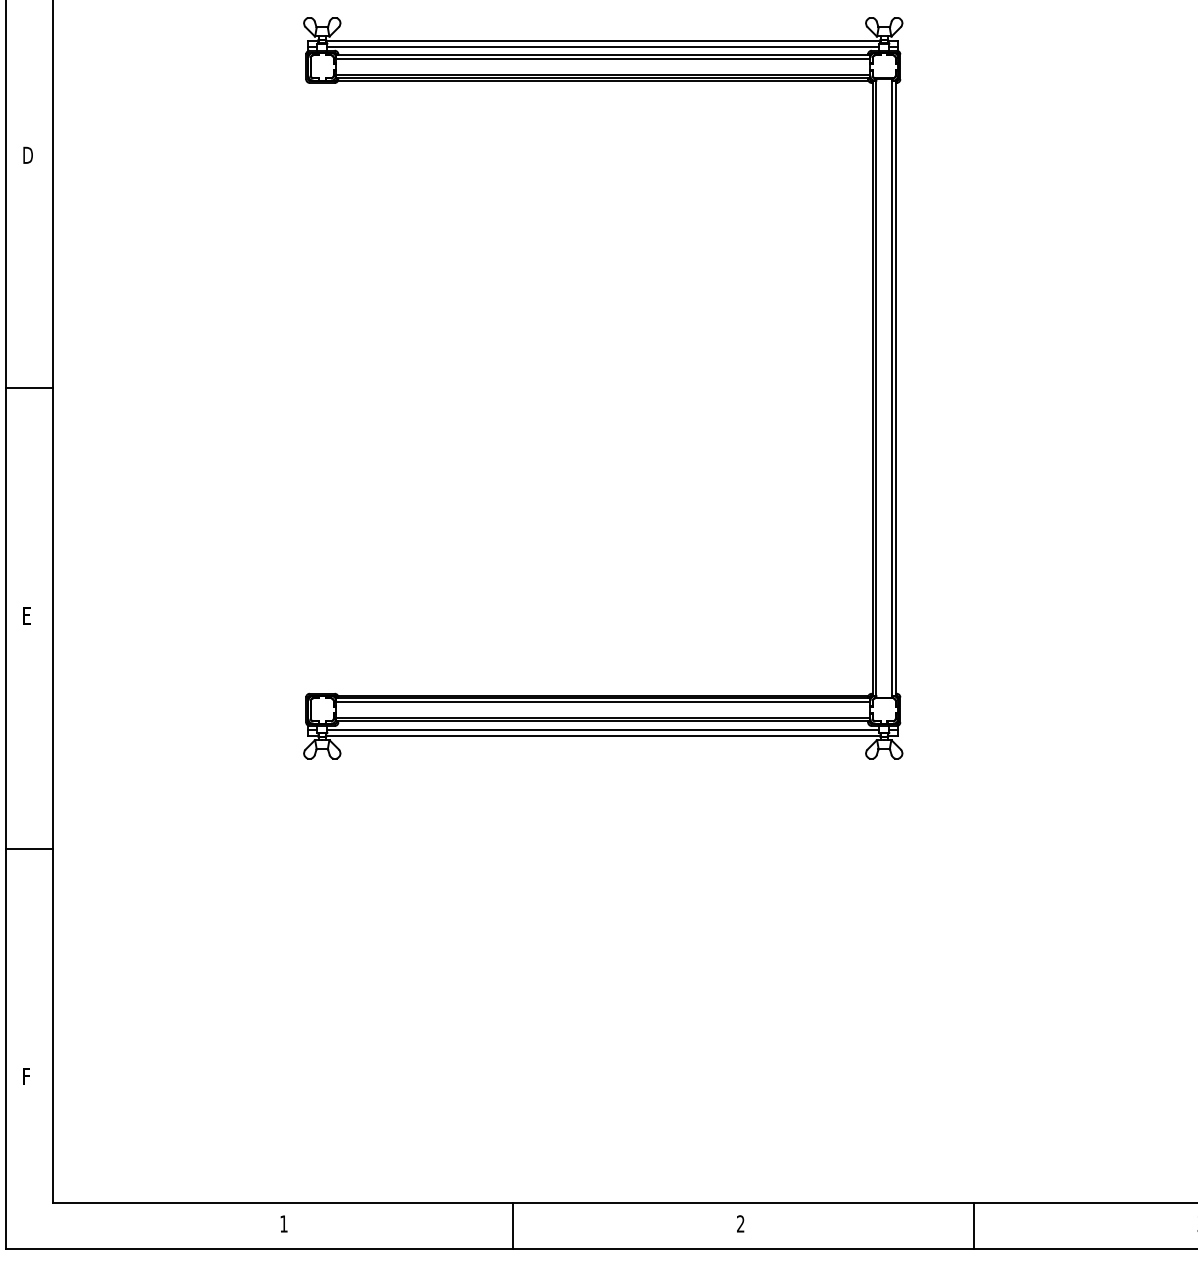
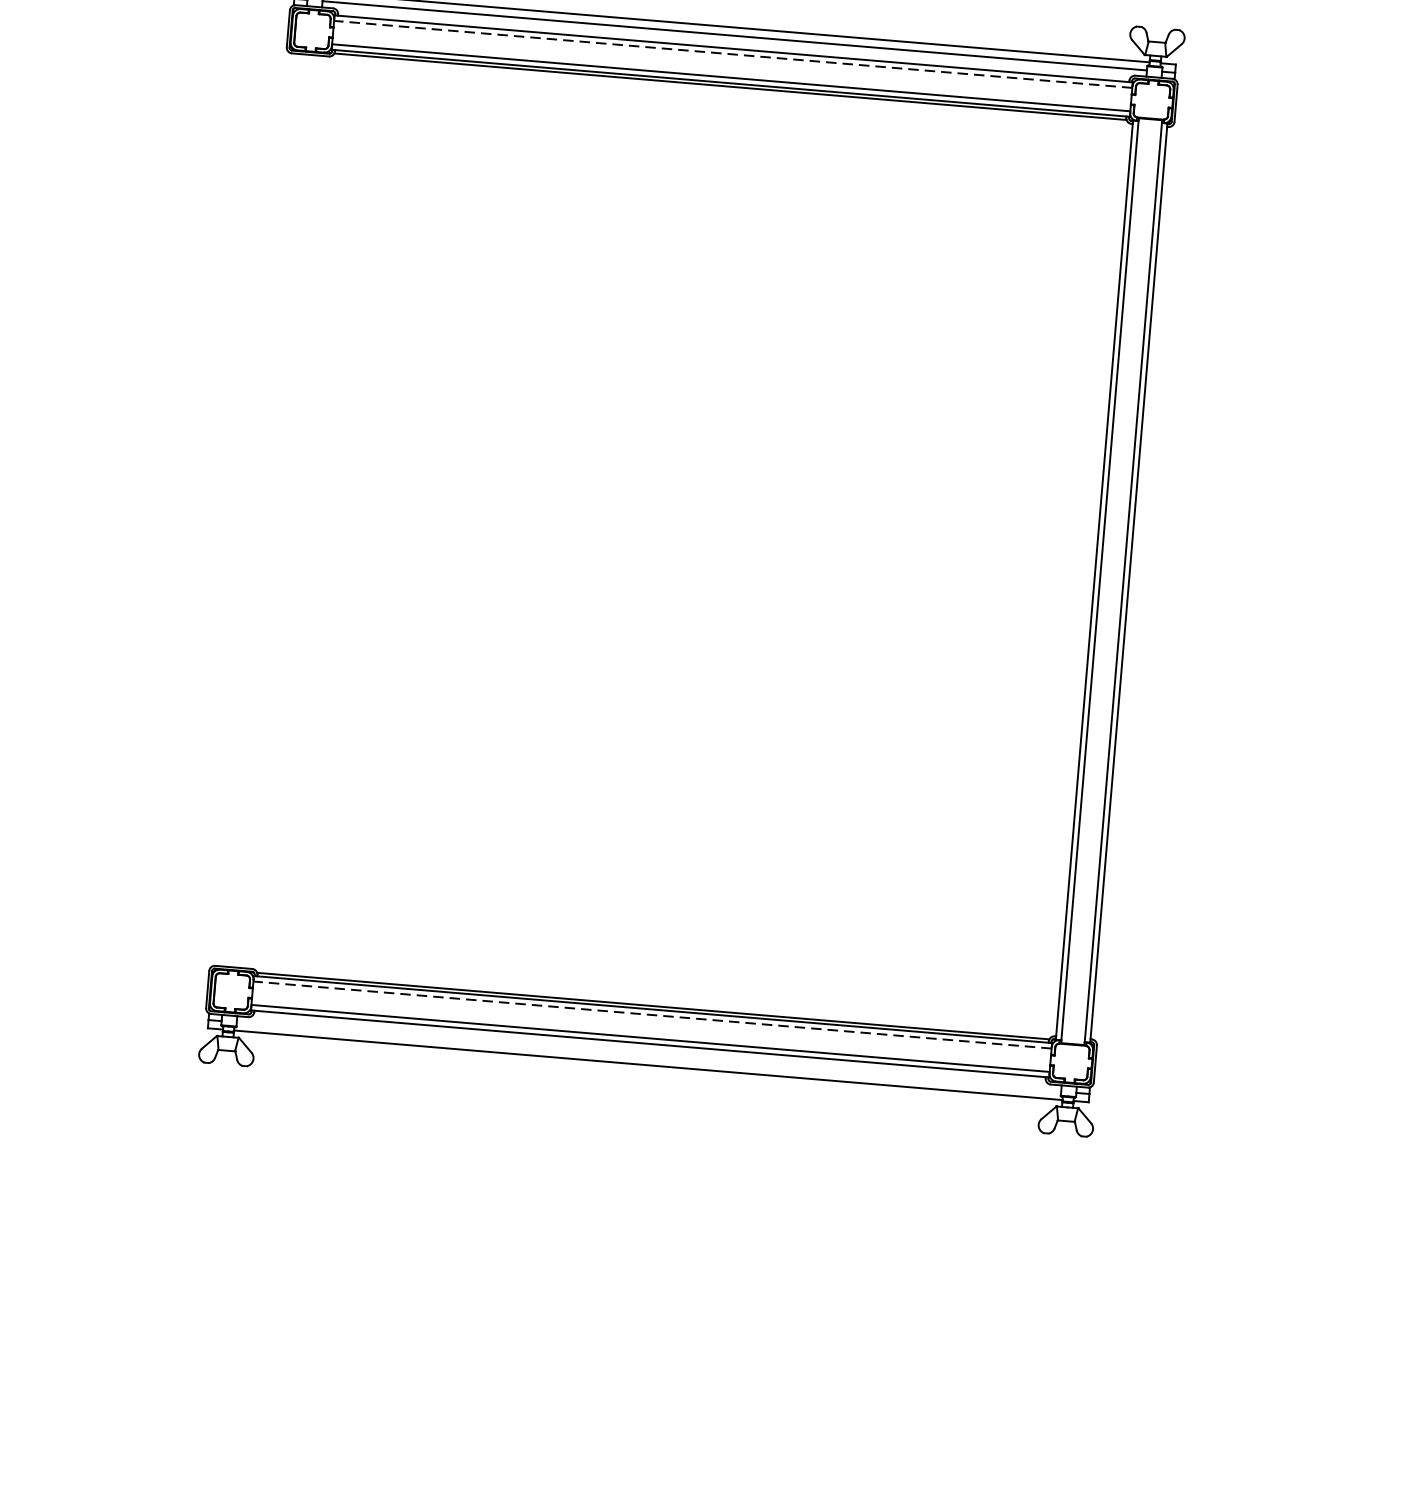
line: (602, 59) -> (732, 55), solid -> dashed
line: (602, 702) -> (651, 1015), solid -> dashed
line: (603, 730) -> (649, 1057), removed

